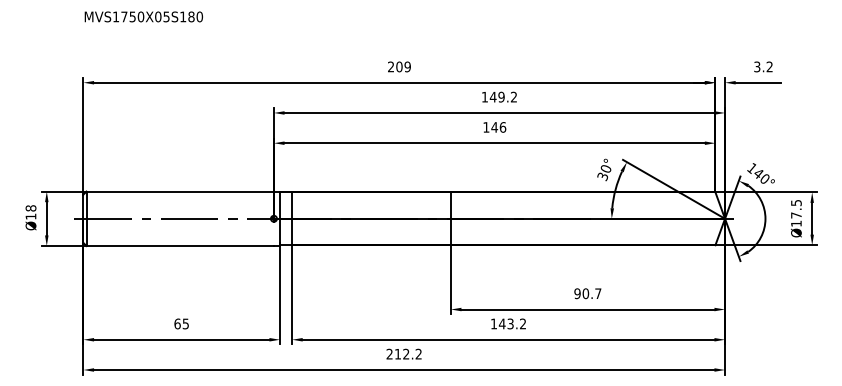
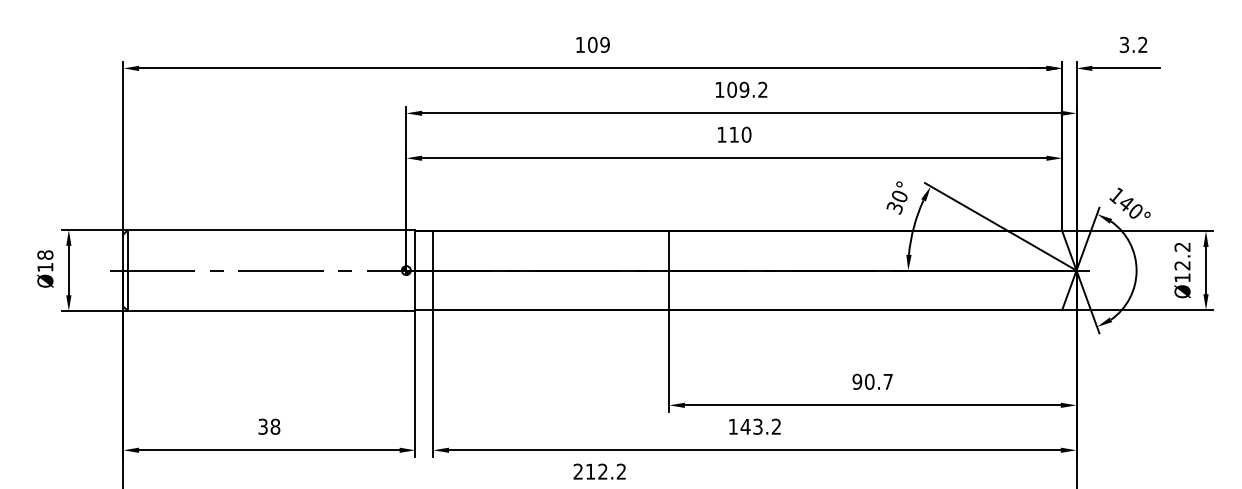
text: (391, 66) -> (580, 44), 209 -> 109
text: (492, 96) -> (731, 88), 149.2 -> 109.2
text: (498, 127) -> (739, 134), 146 -> 110
text: (796, 209) -> (1182, 256), Ø17.5 -> Ø12.2
text: (181, 323) -> (268, 426), 65 -> 38

